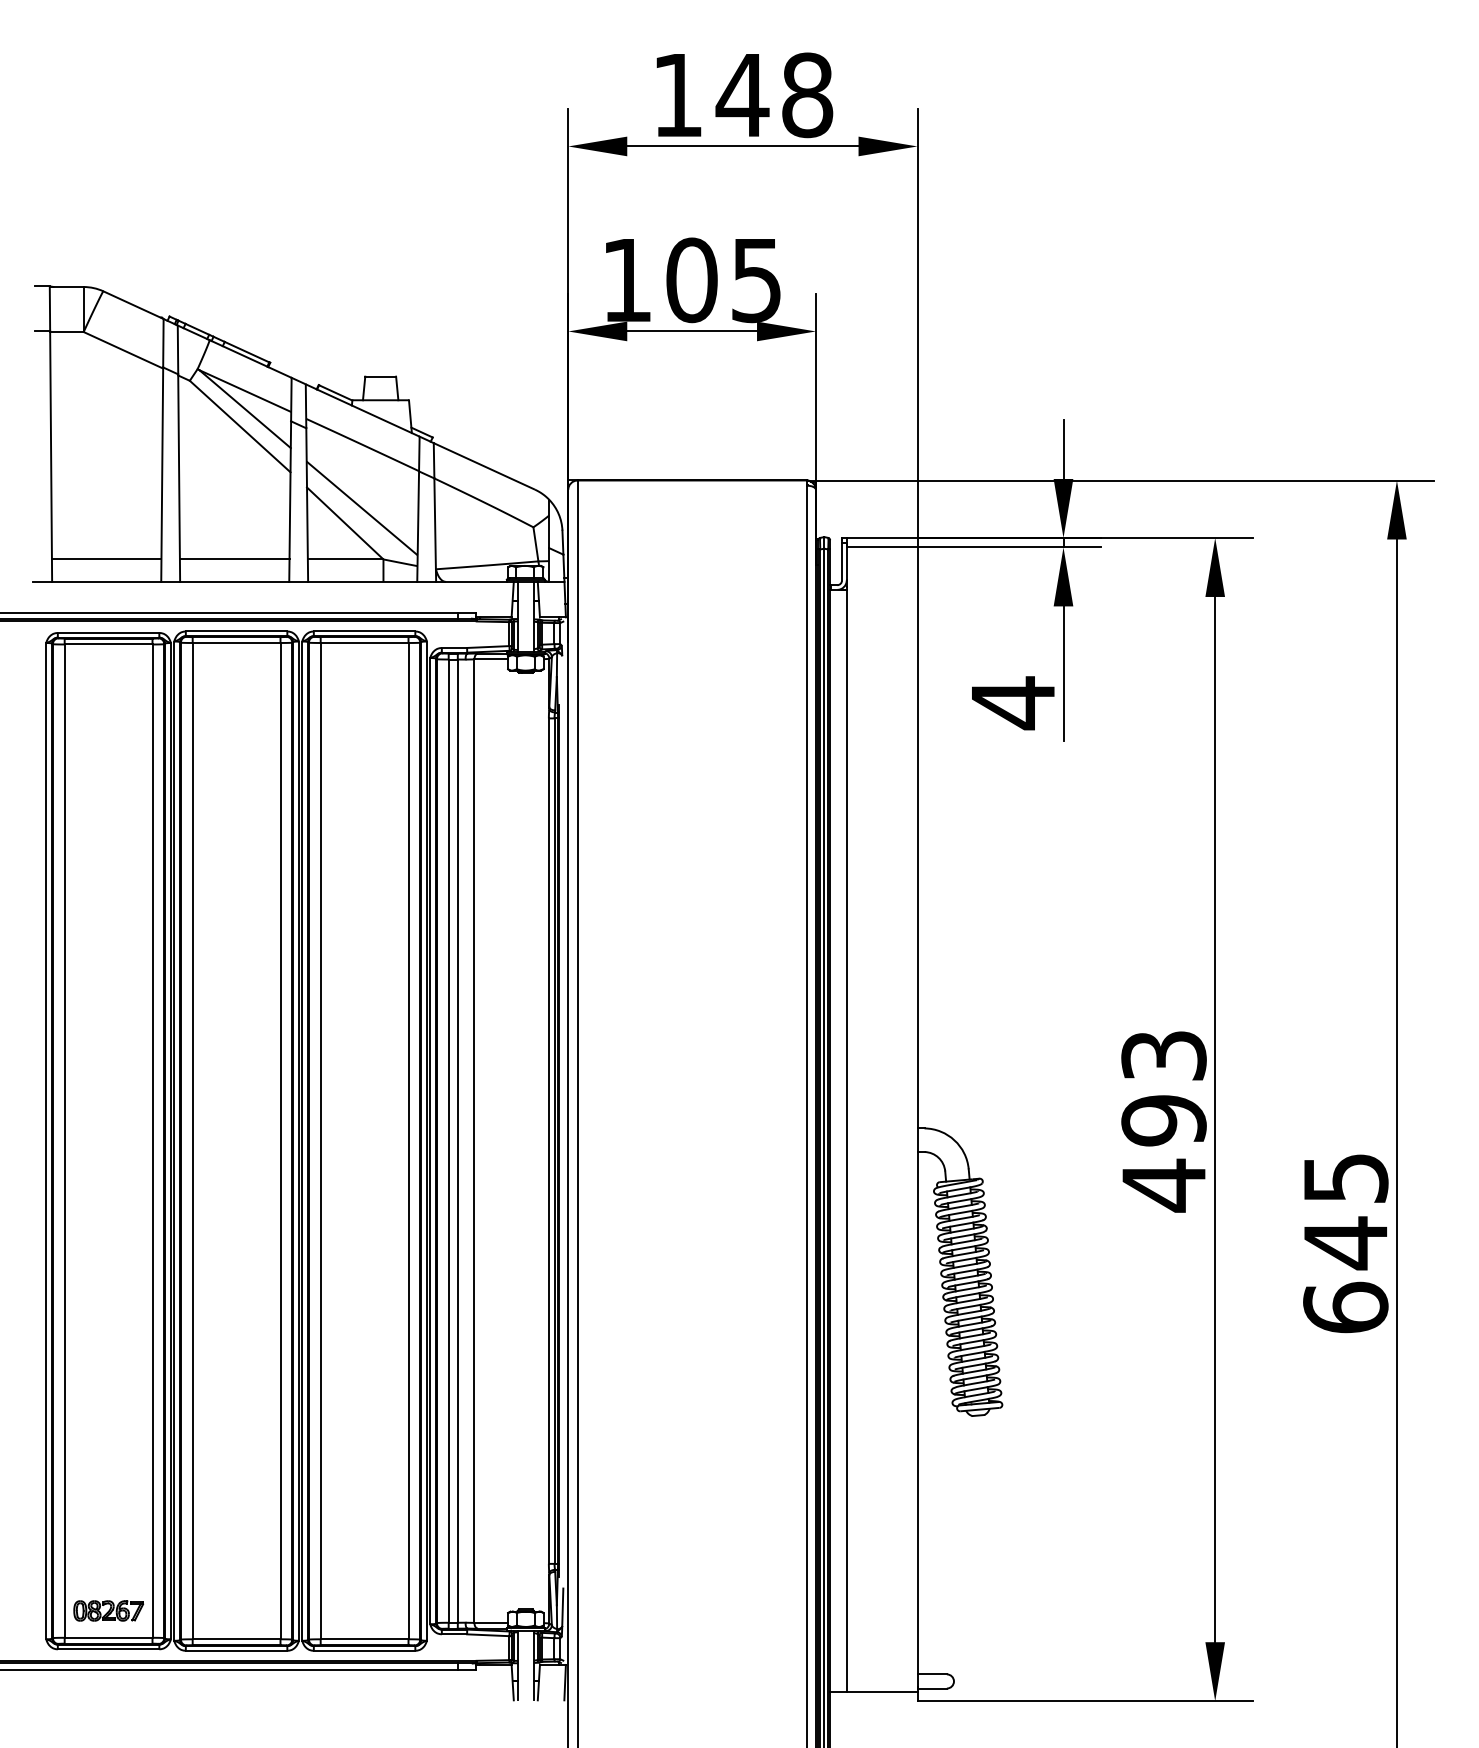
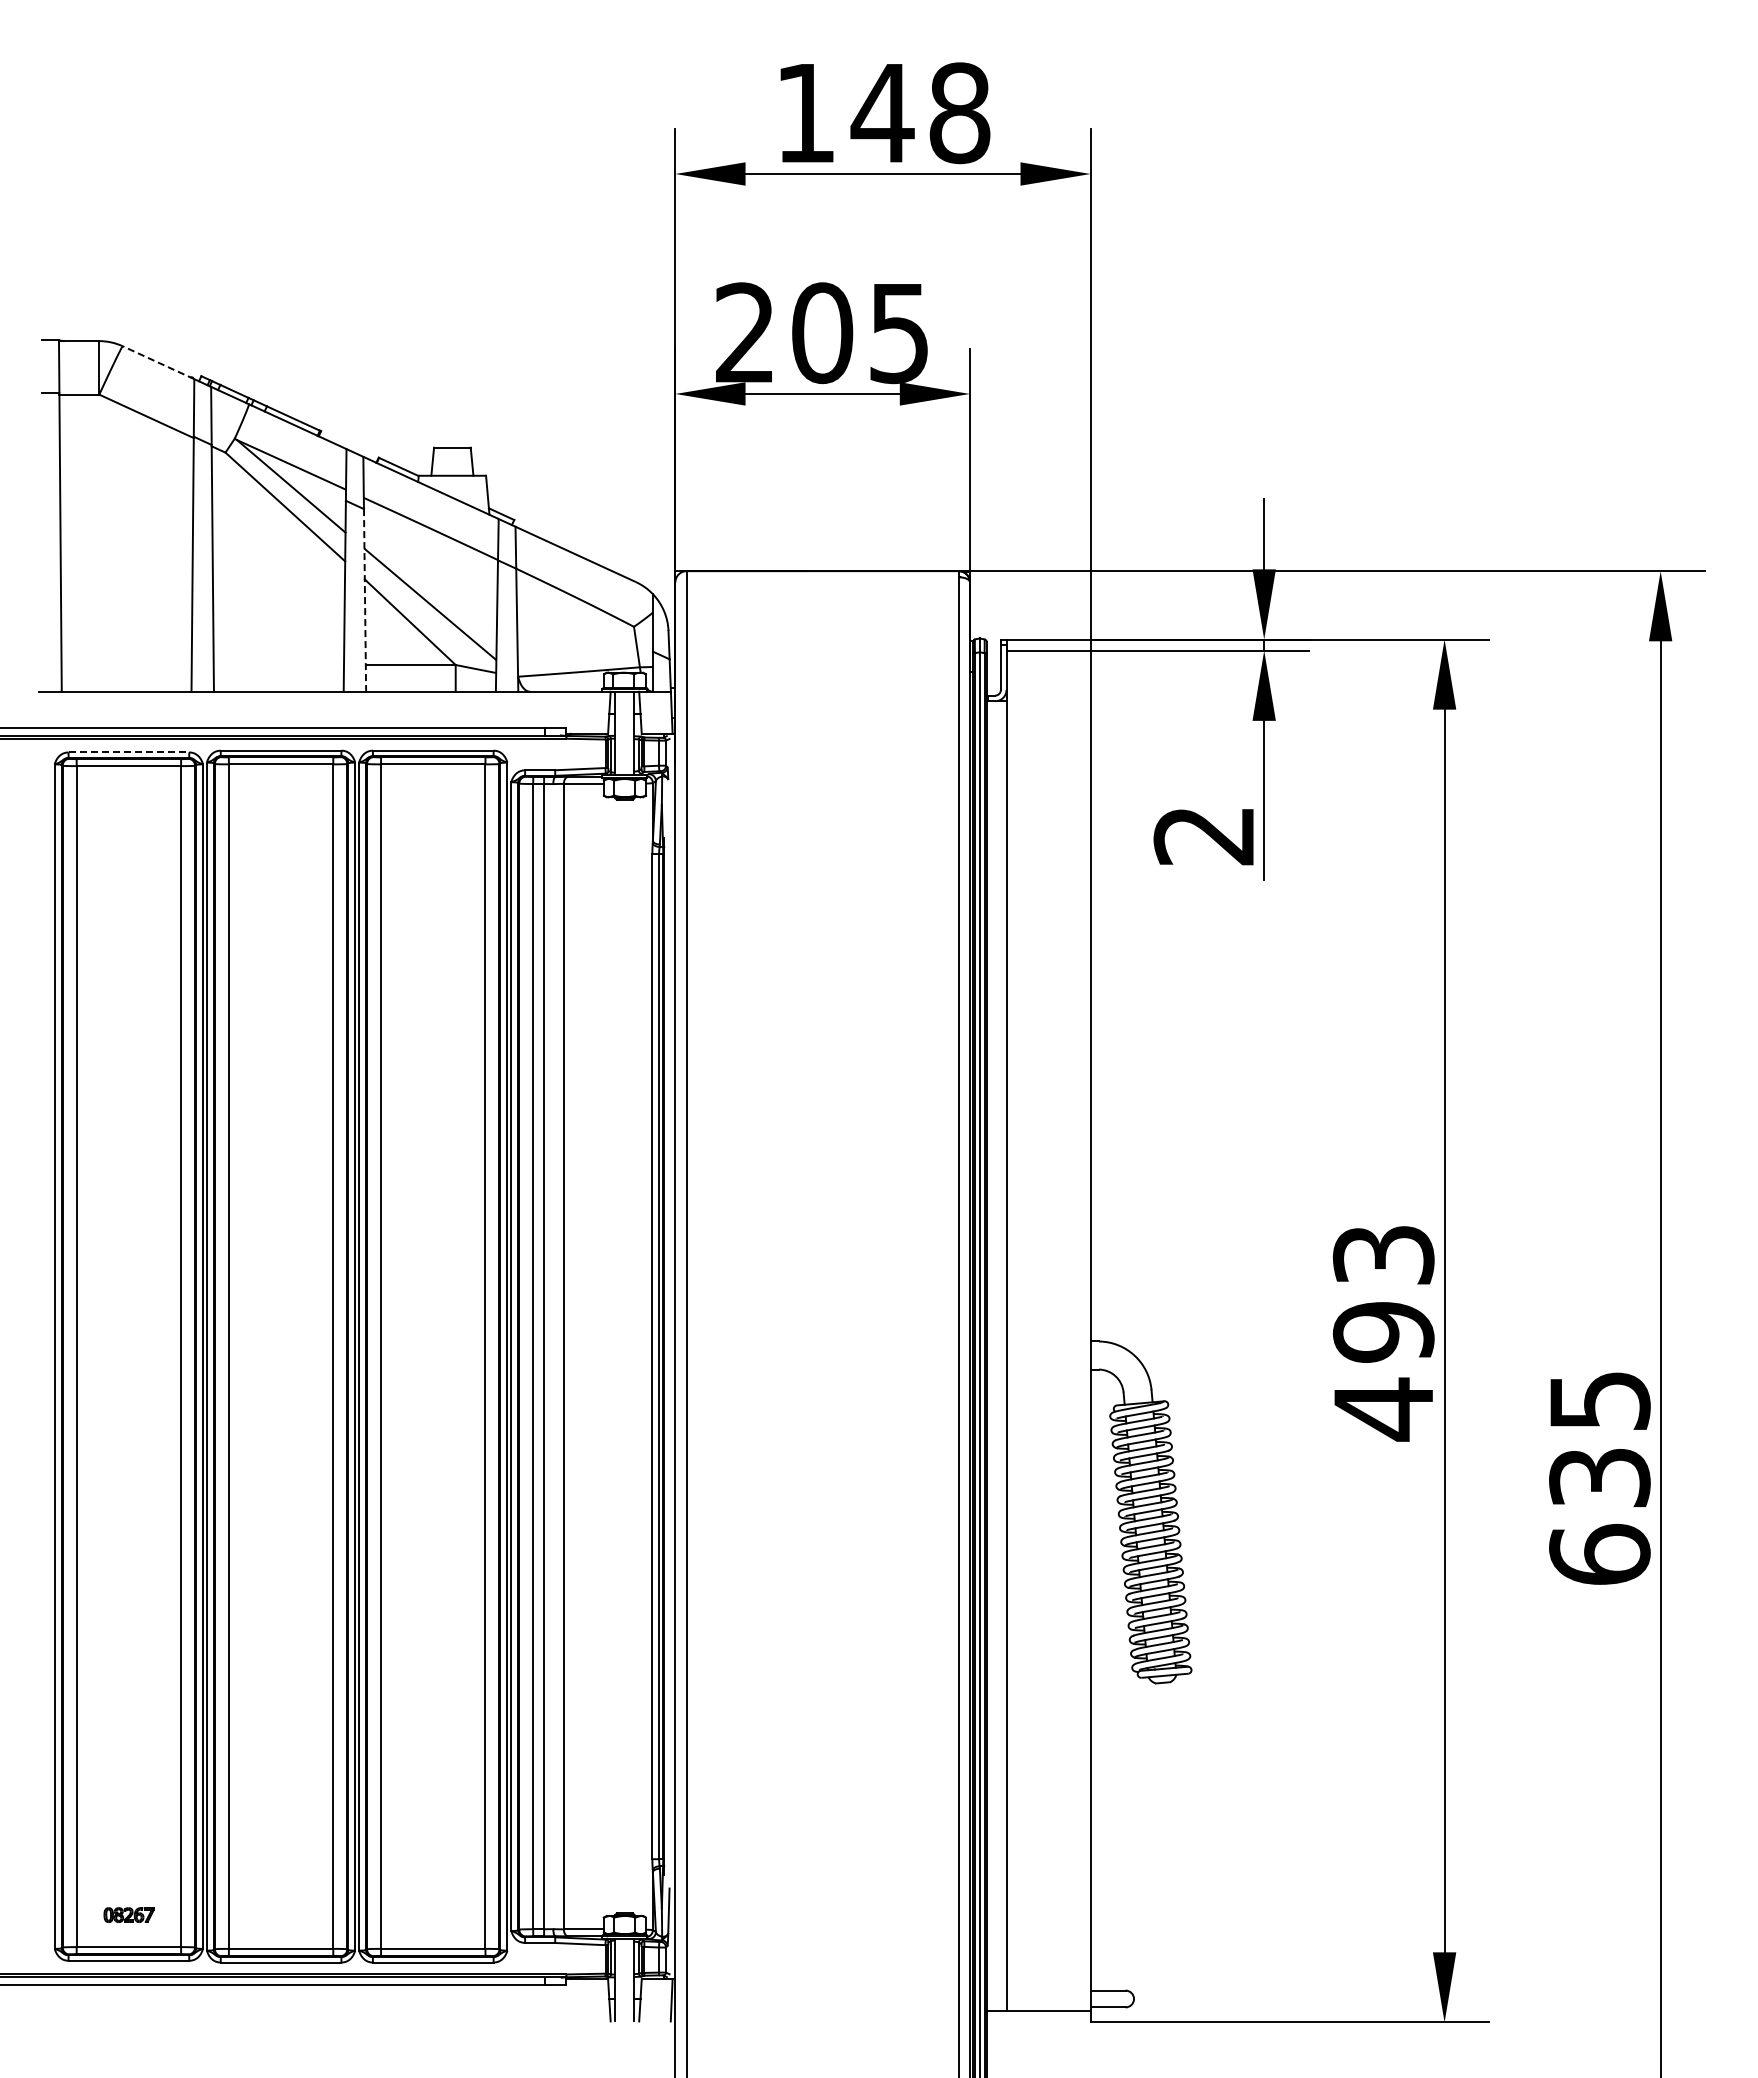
text: (626, 279) -> (744, 332), 105 -> 205
line: (133, 304) -> (158, 362), solid -> dashed
line: (307, 505) -> (365, 600), solid -> dashed
line: (106, 559) -> (126, 665), removed
line: (234, 559) -> (278, 665), removed
line: (109, 633) -> (129, 752), solid -> dashed
text: (1012, 702) -> (1203, 835), 4 -> 2
text: (1345, 1243) -> (1599, 1478), 645 -> 635
part: (108, 1610) -> (128, 1914), size x0.6

